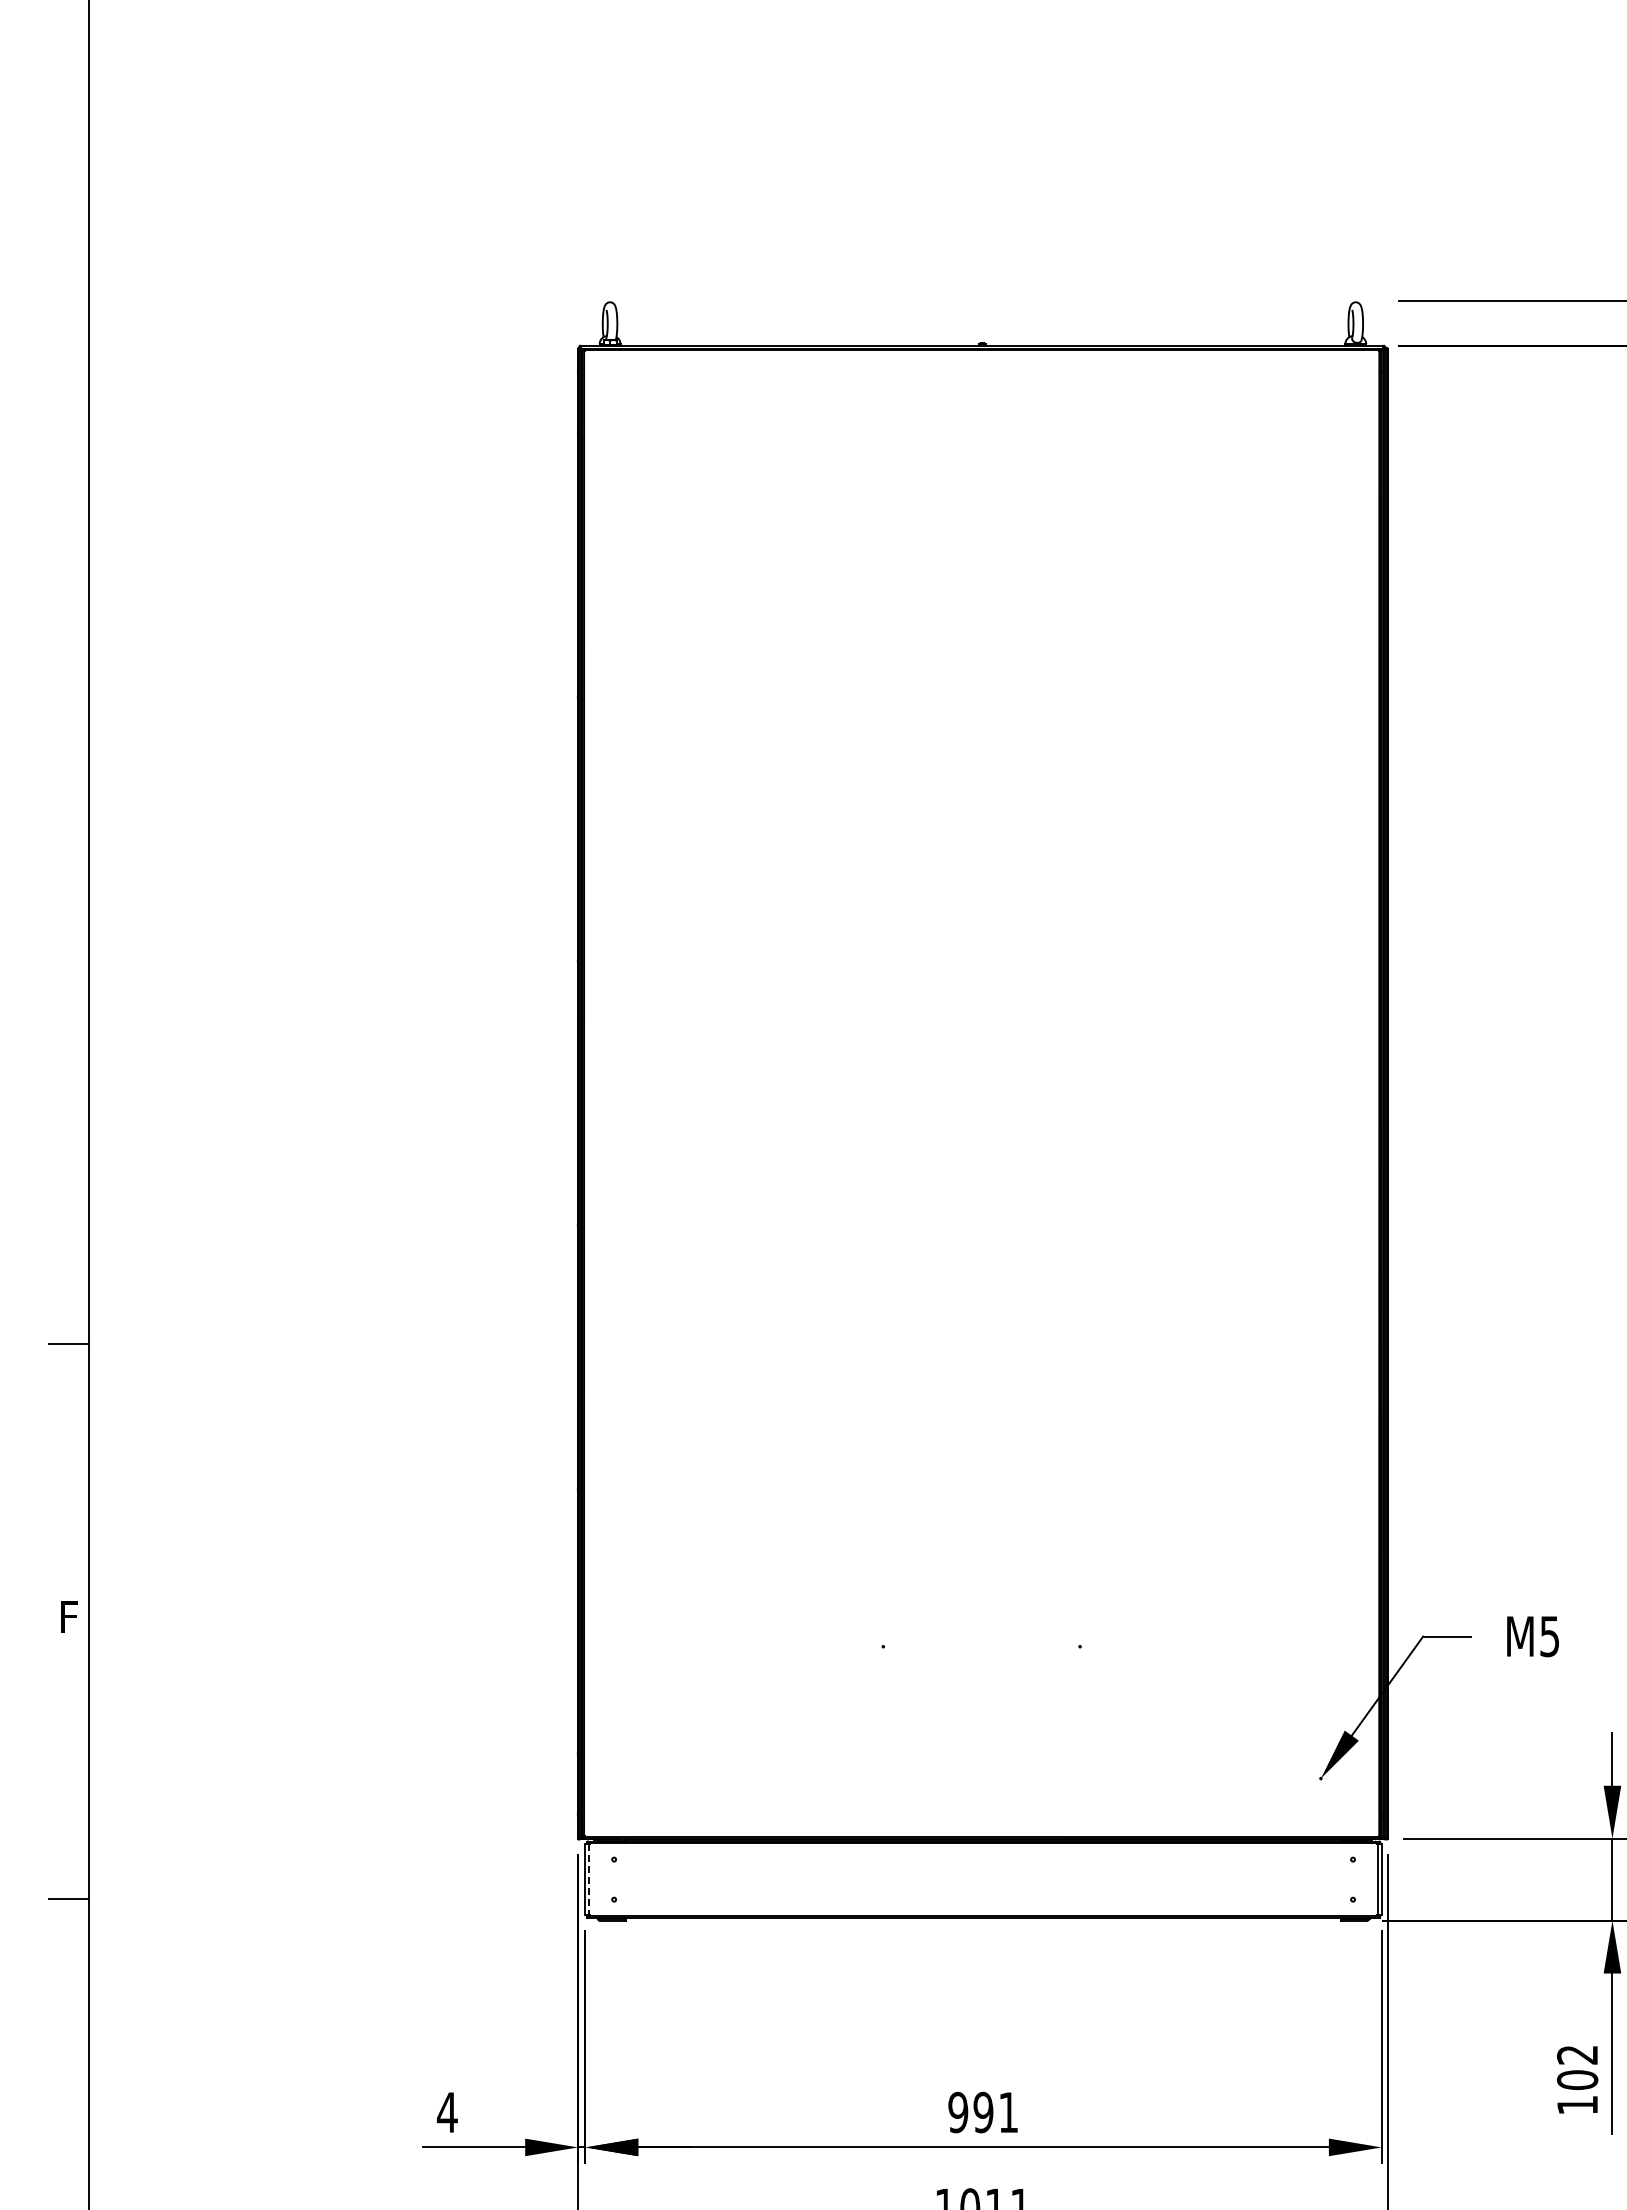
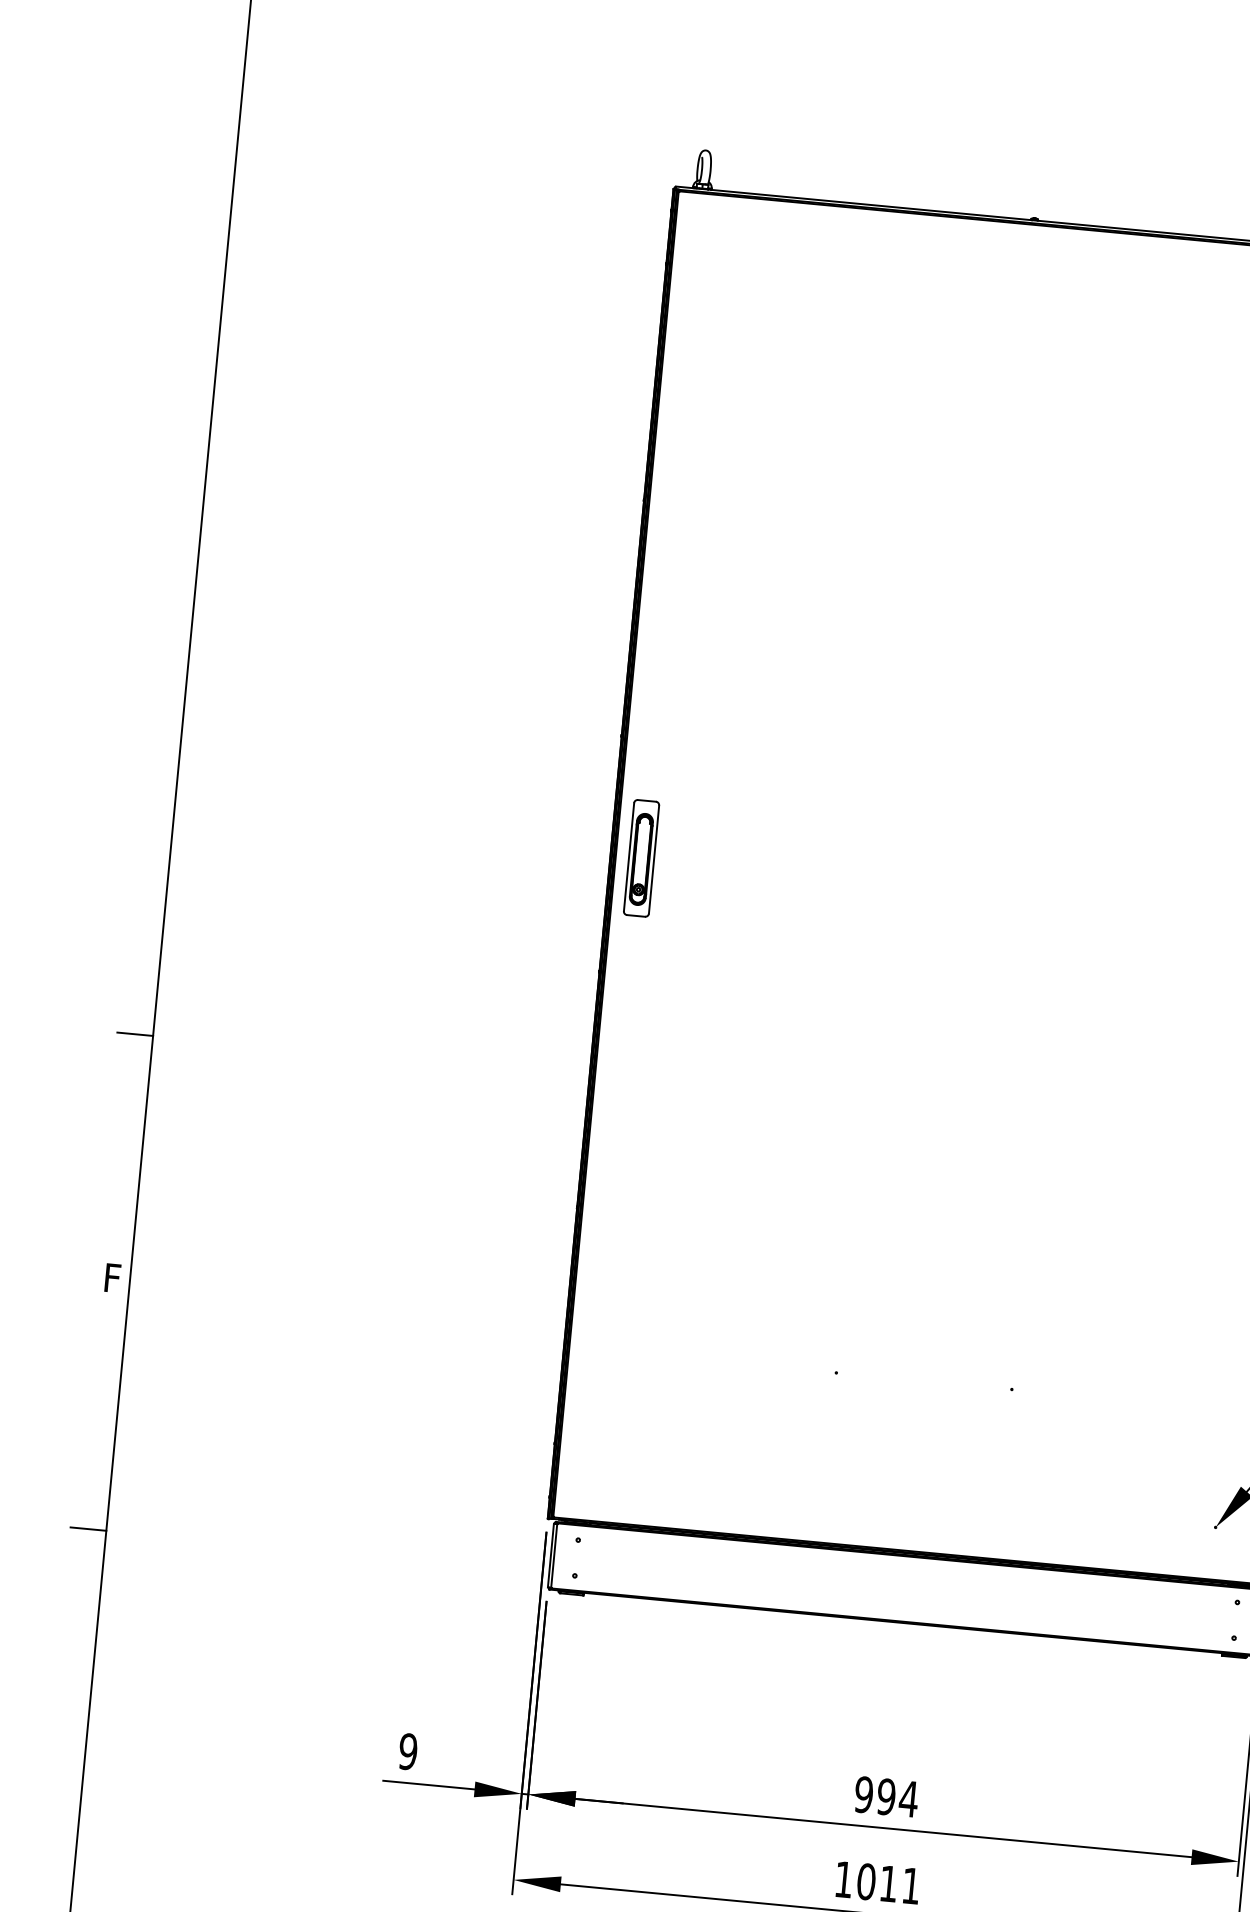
part: (612, 1095) -> (641, 858), added
line: (589, 1879) -> (554, 1555), dashed -> solid
text: (447, 2112) -> (408, 1751), 4 -> 9
text: (1008, 2112) -> (908, 1799), 991 -> 994

